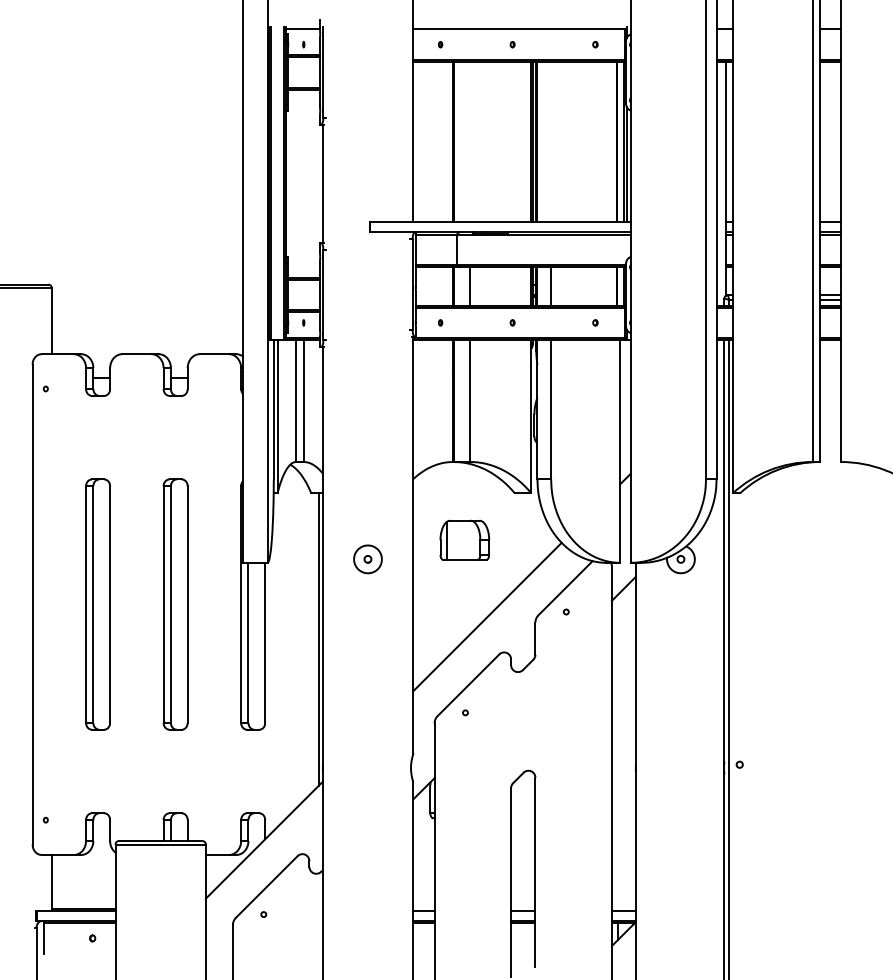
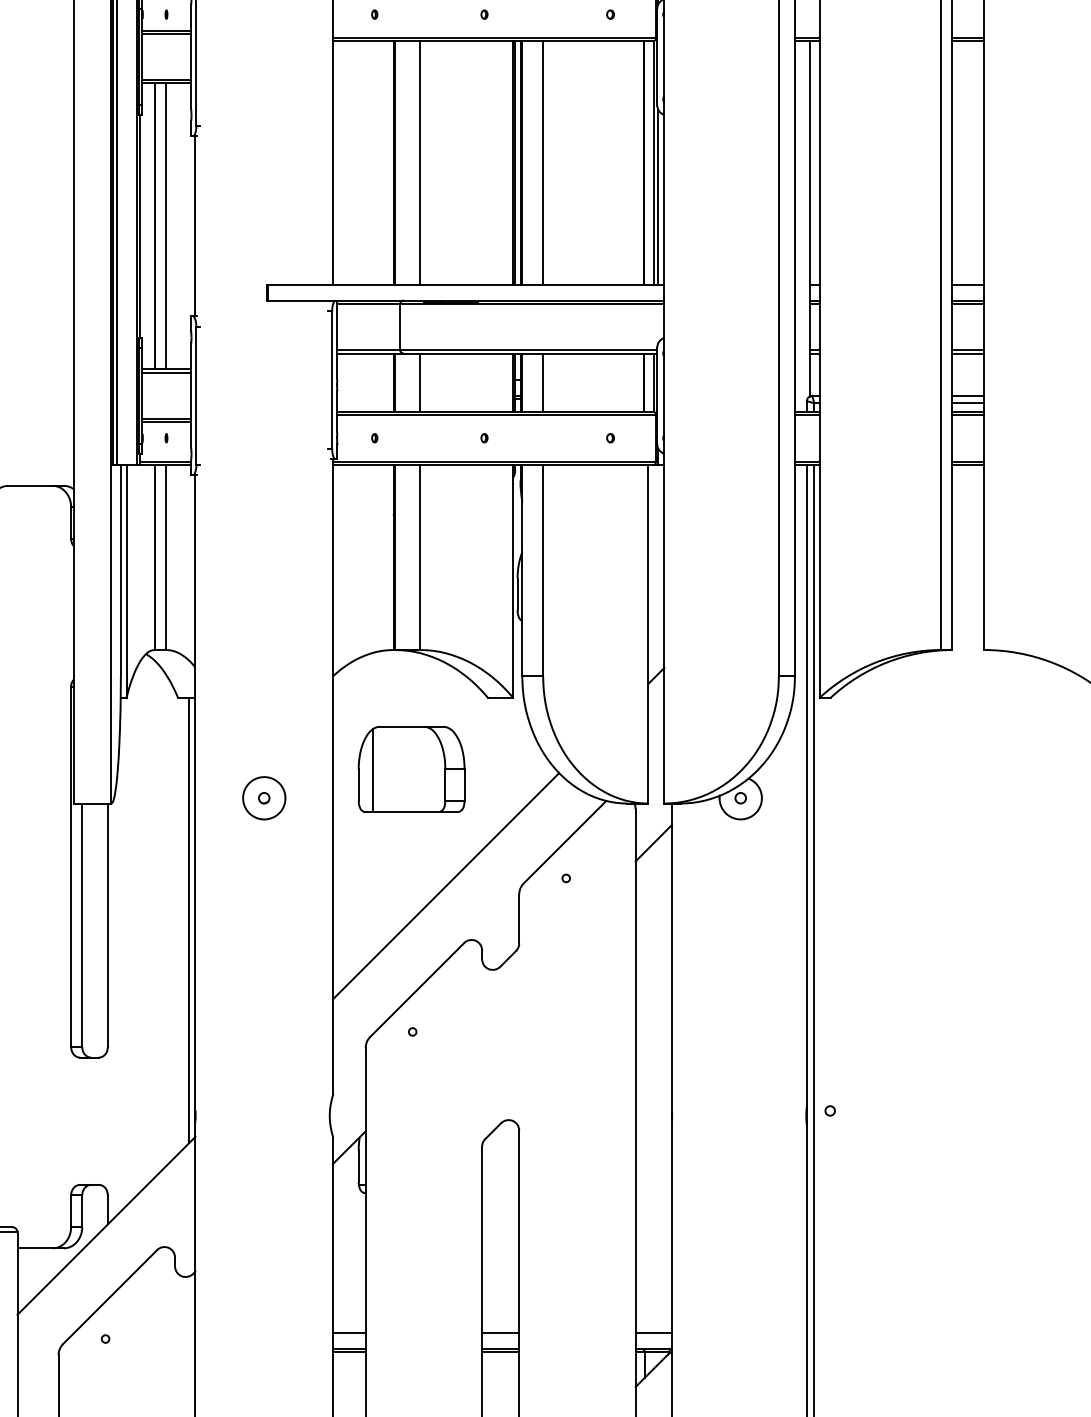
line: (470, 142) -> (420, 163), added
line: (551, 142) -> (543, 163), added
line: (296, 183) -> (155, 225), added
line: (303, 183) -> (166, 225), added
part: (464, 539) -> (411, 767), size x1.43

